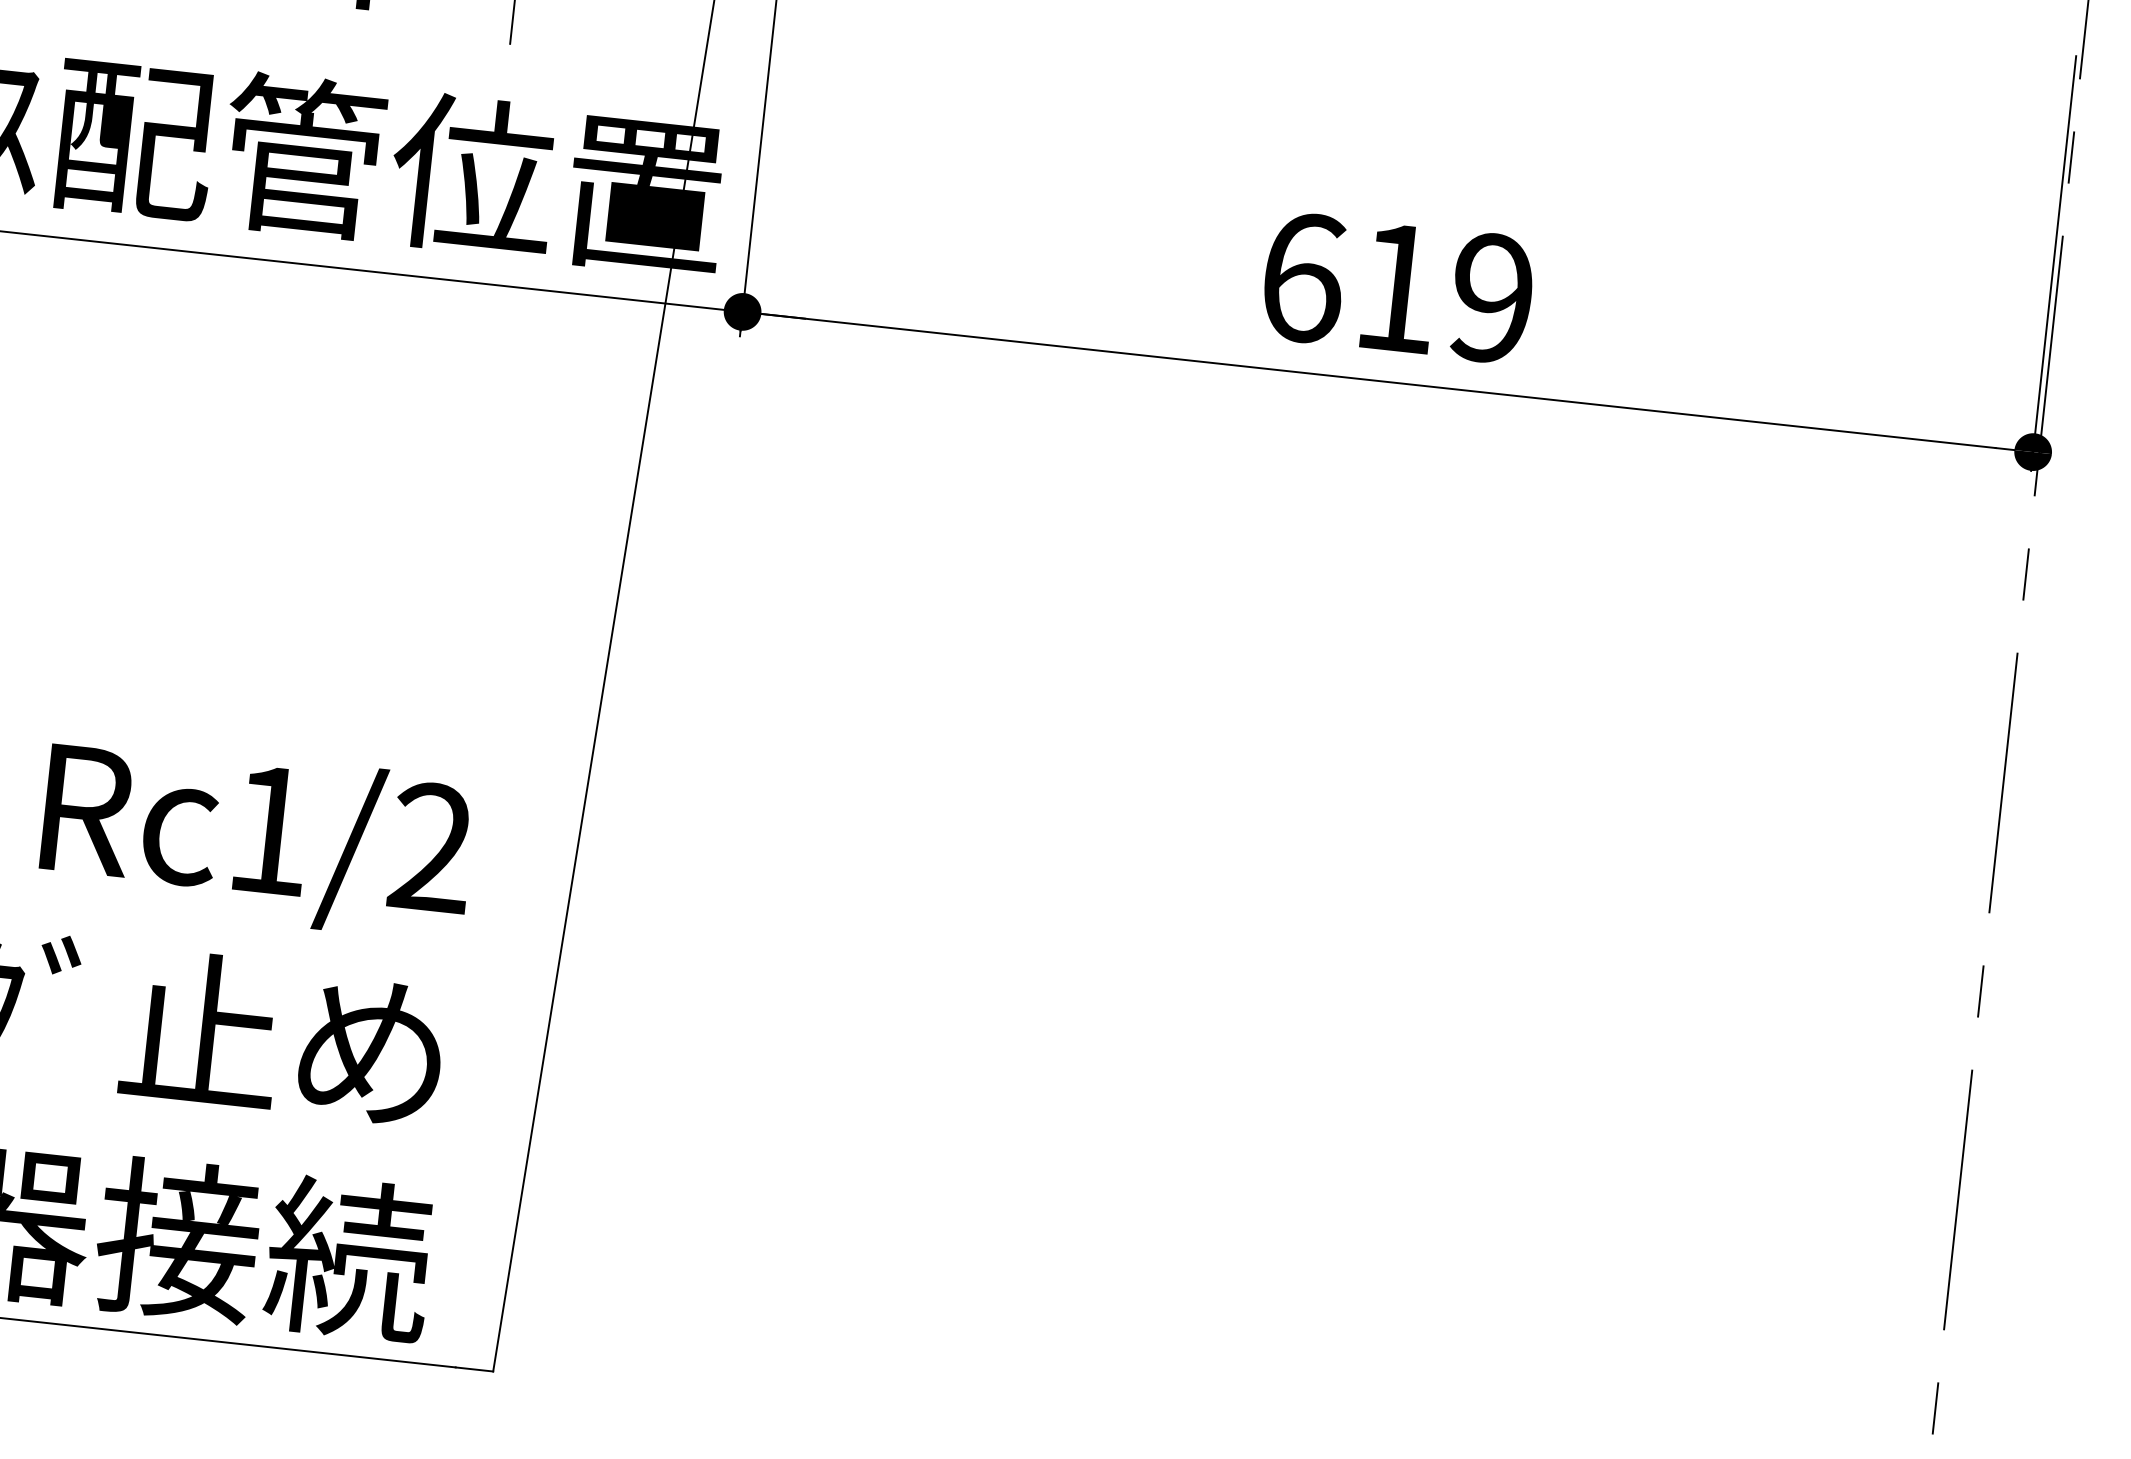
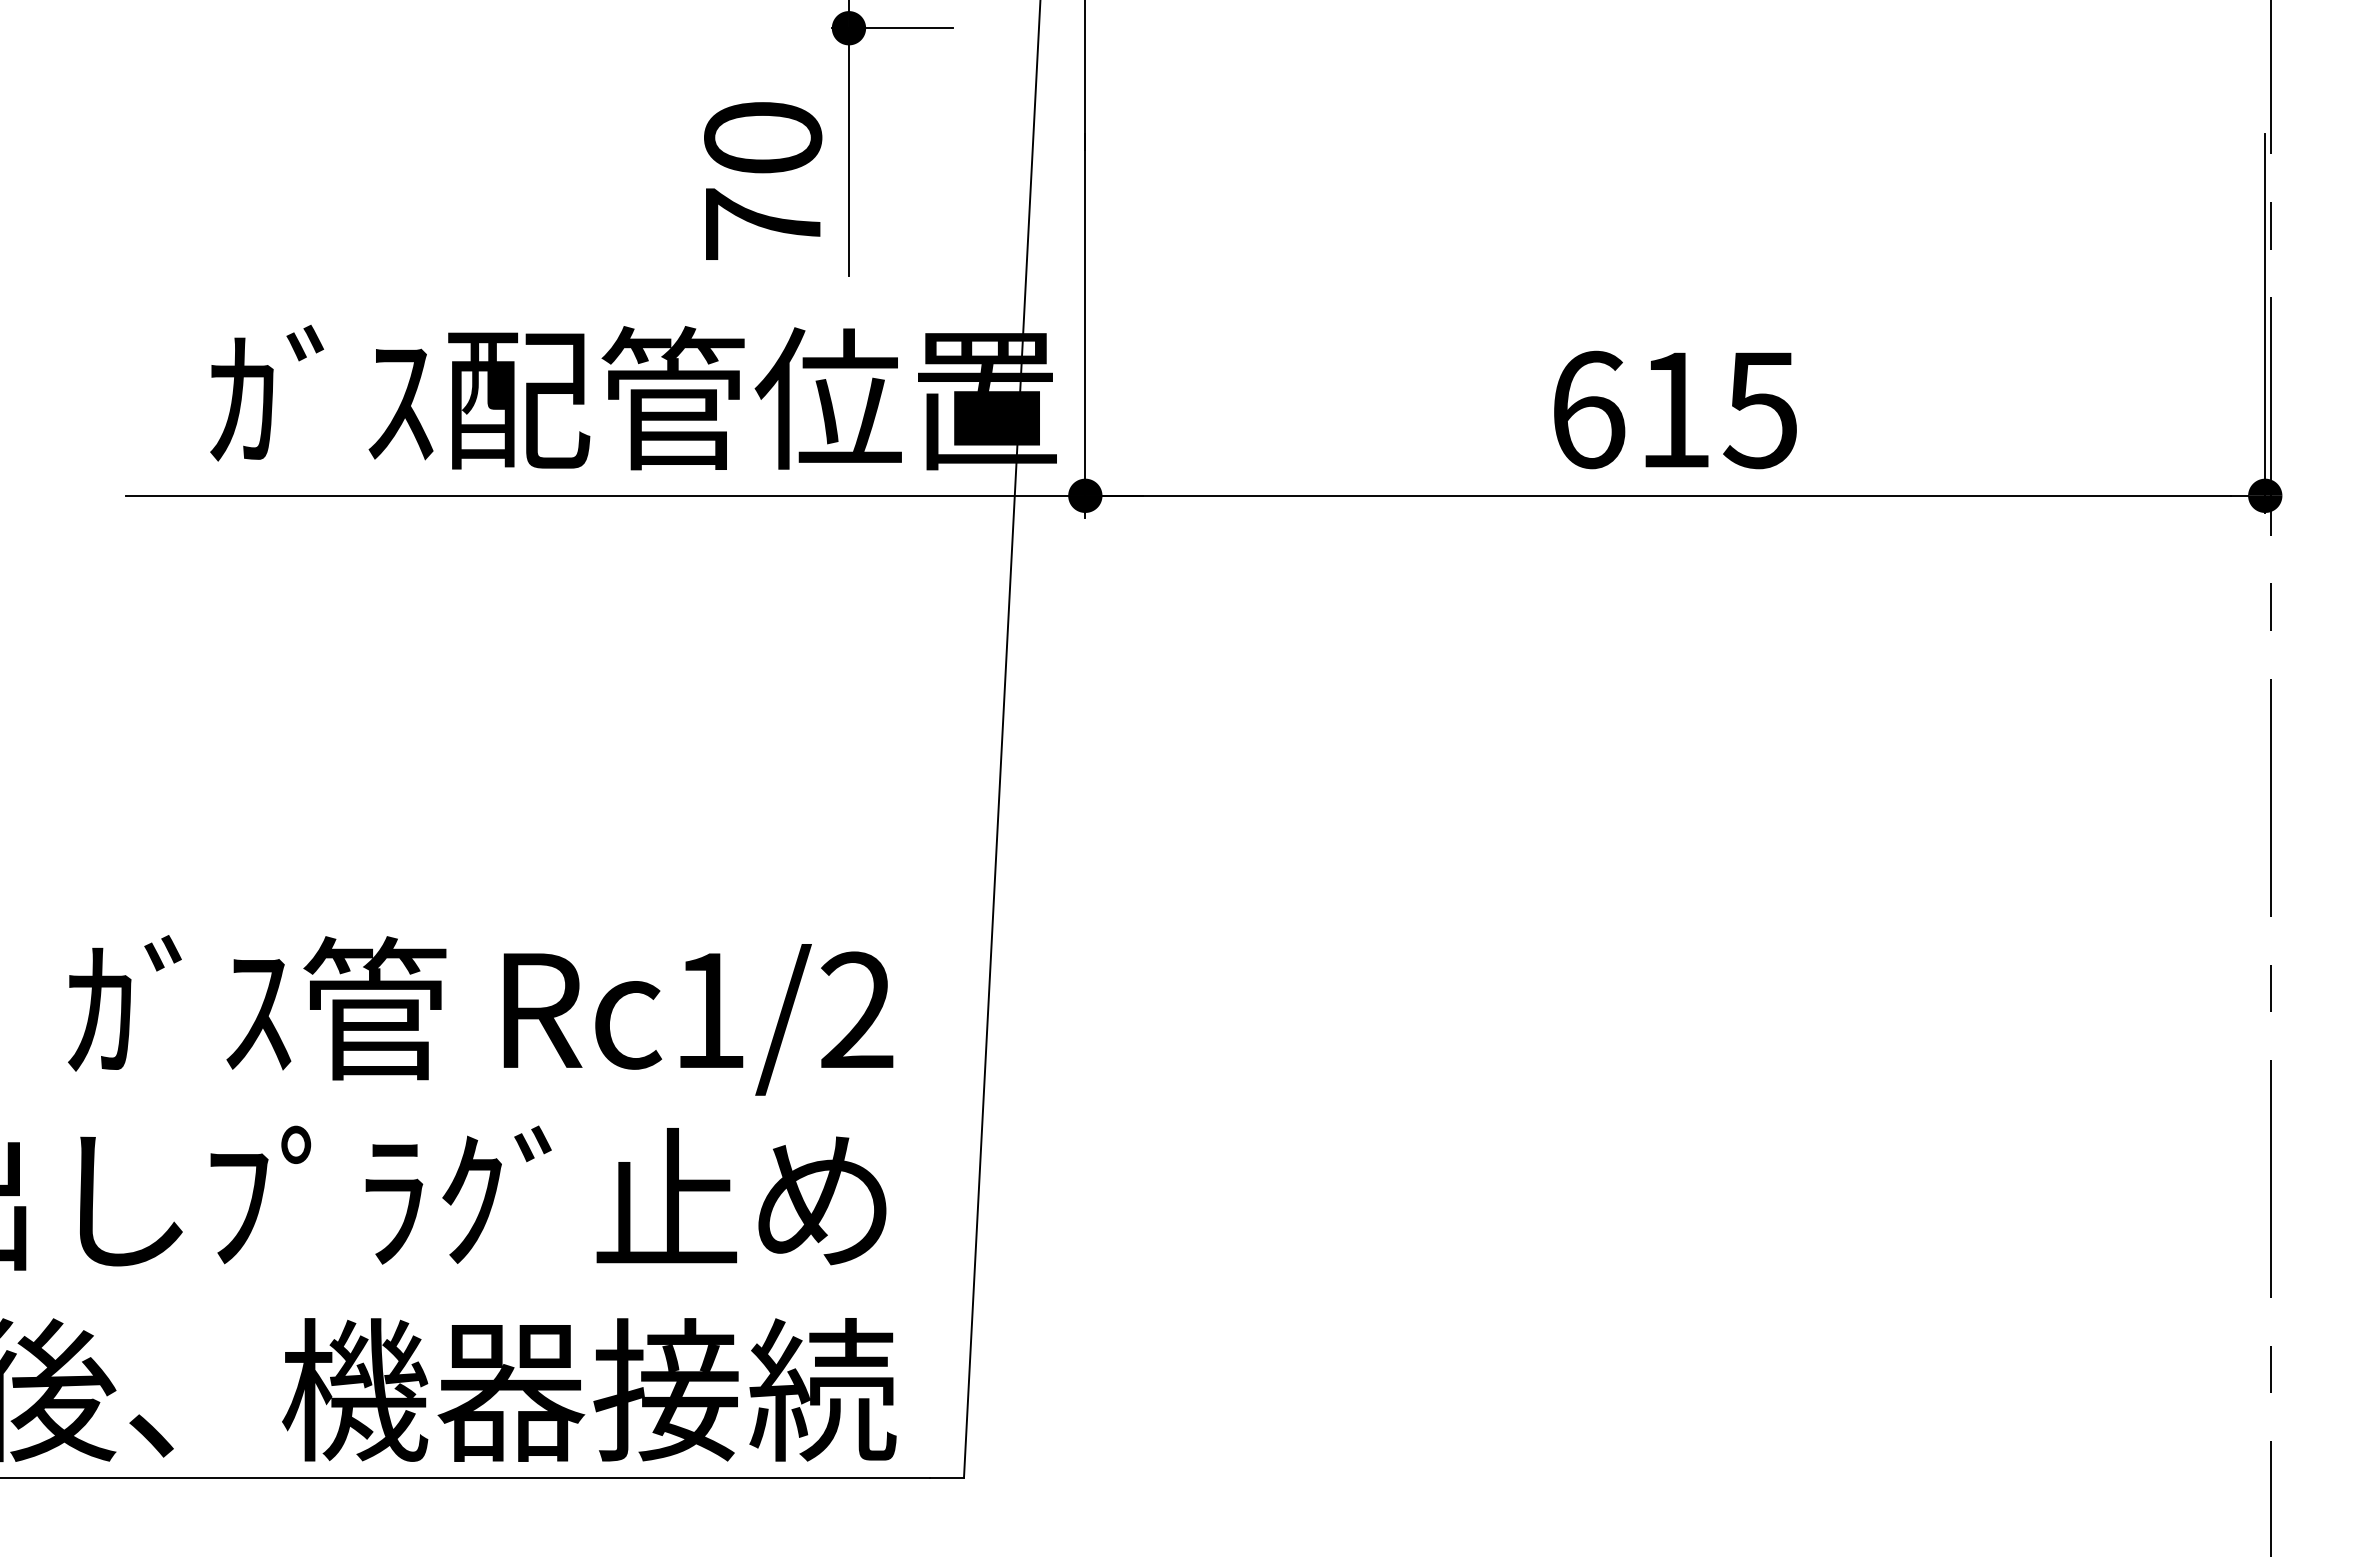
text: (1490, 297) -> (1759, 409), 619 -> 615

